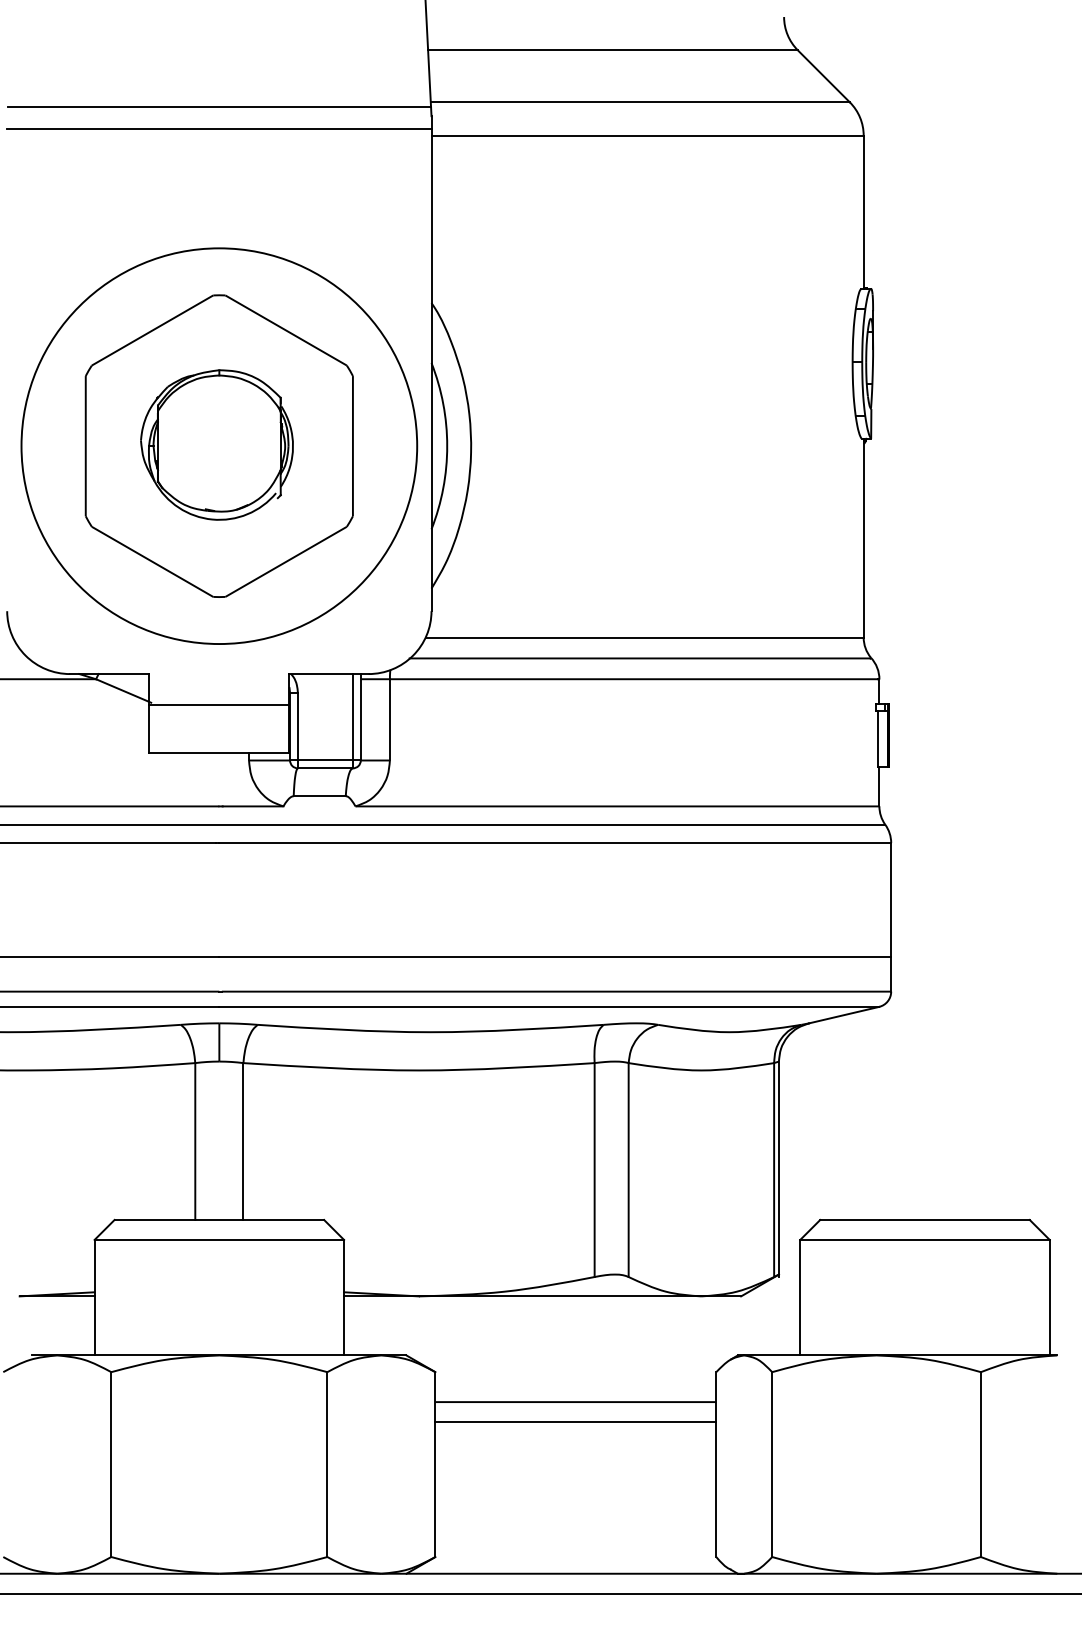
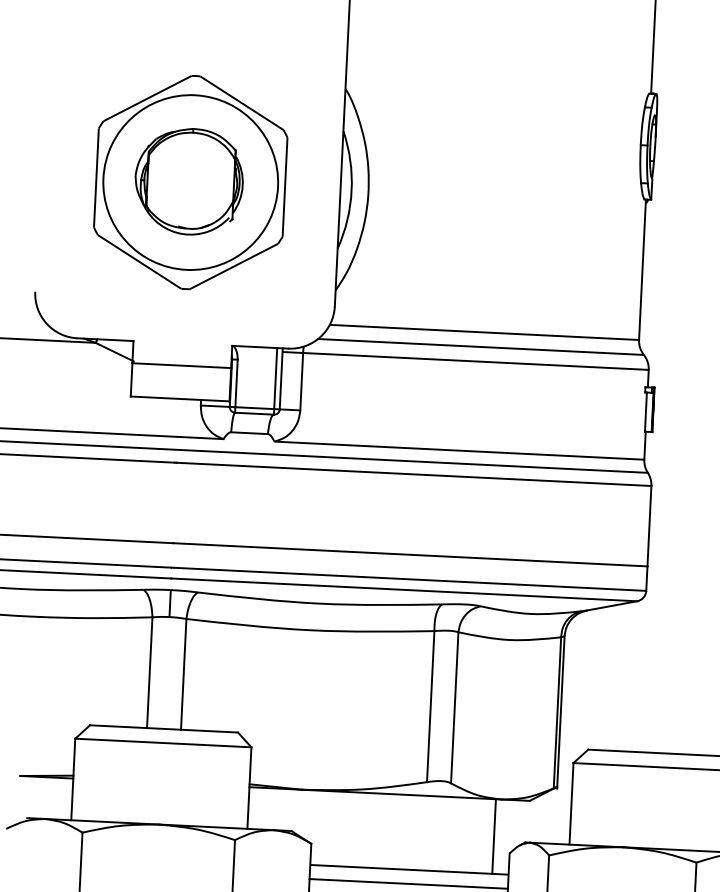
circle: (219, 445) -> (190, 182), size x0.62
line: (693, 1349) -> (494, 836), added

